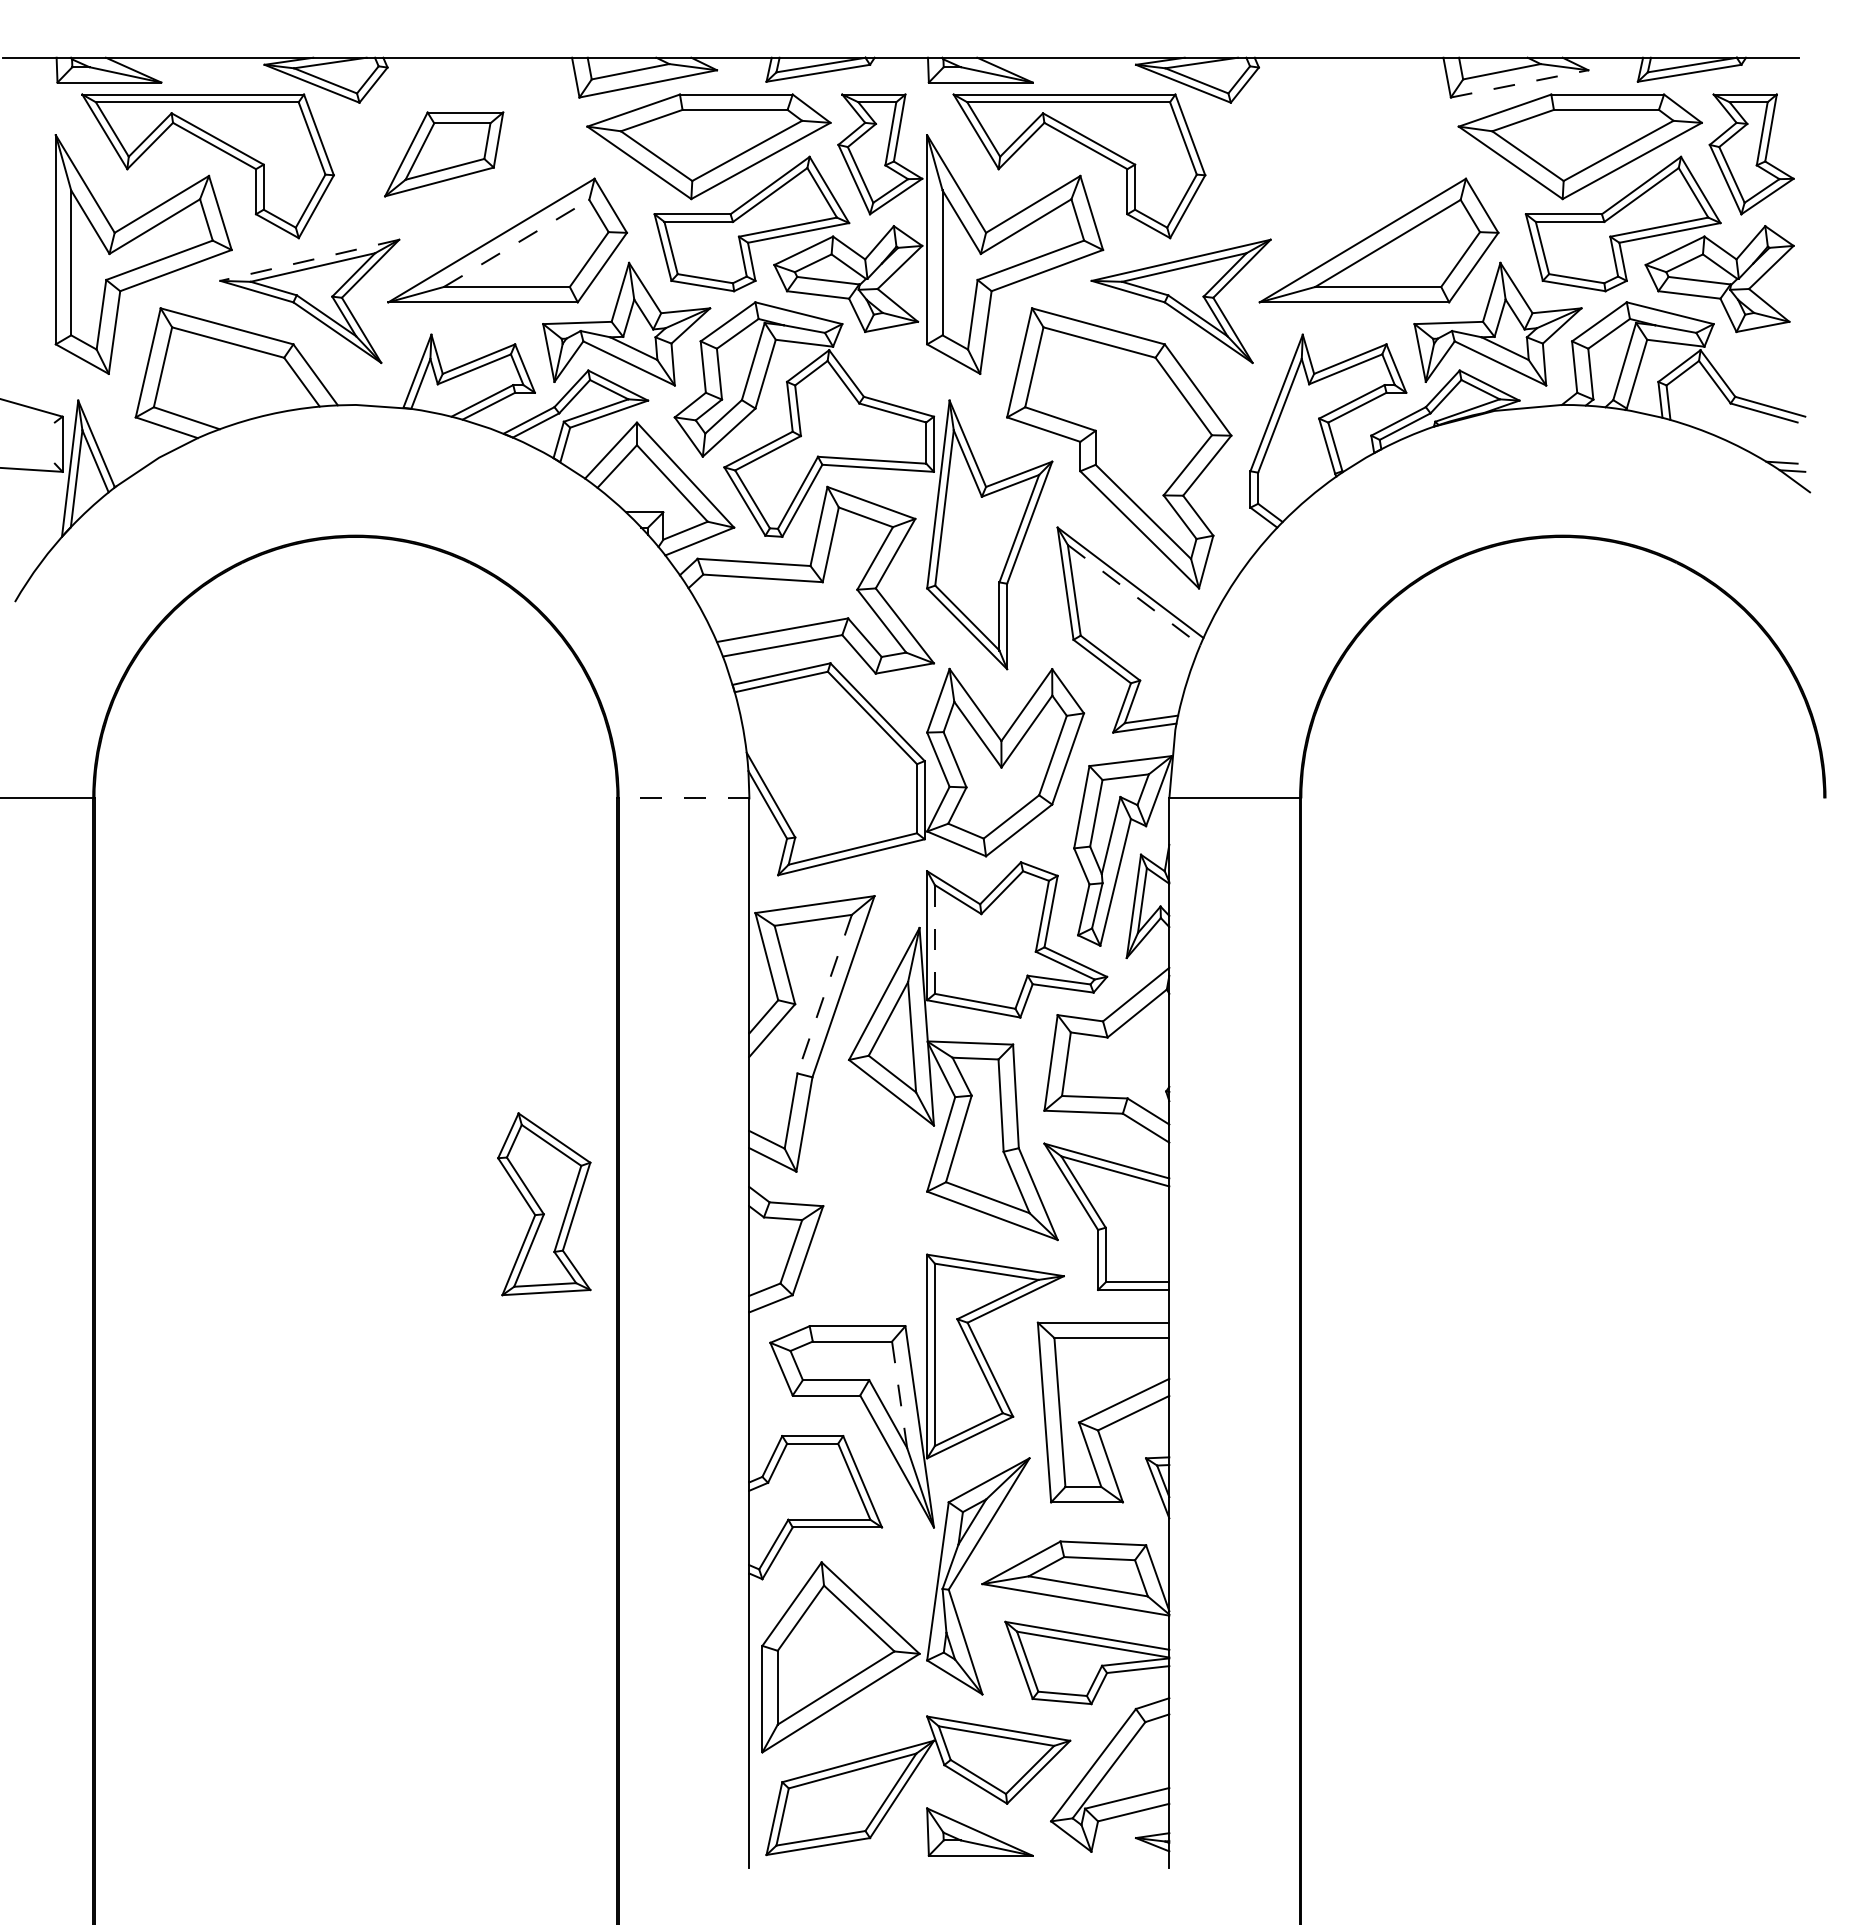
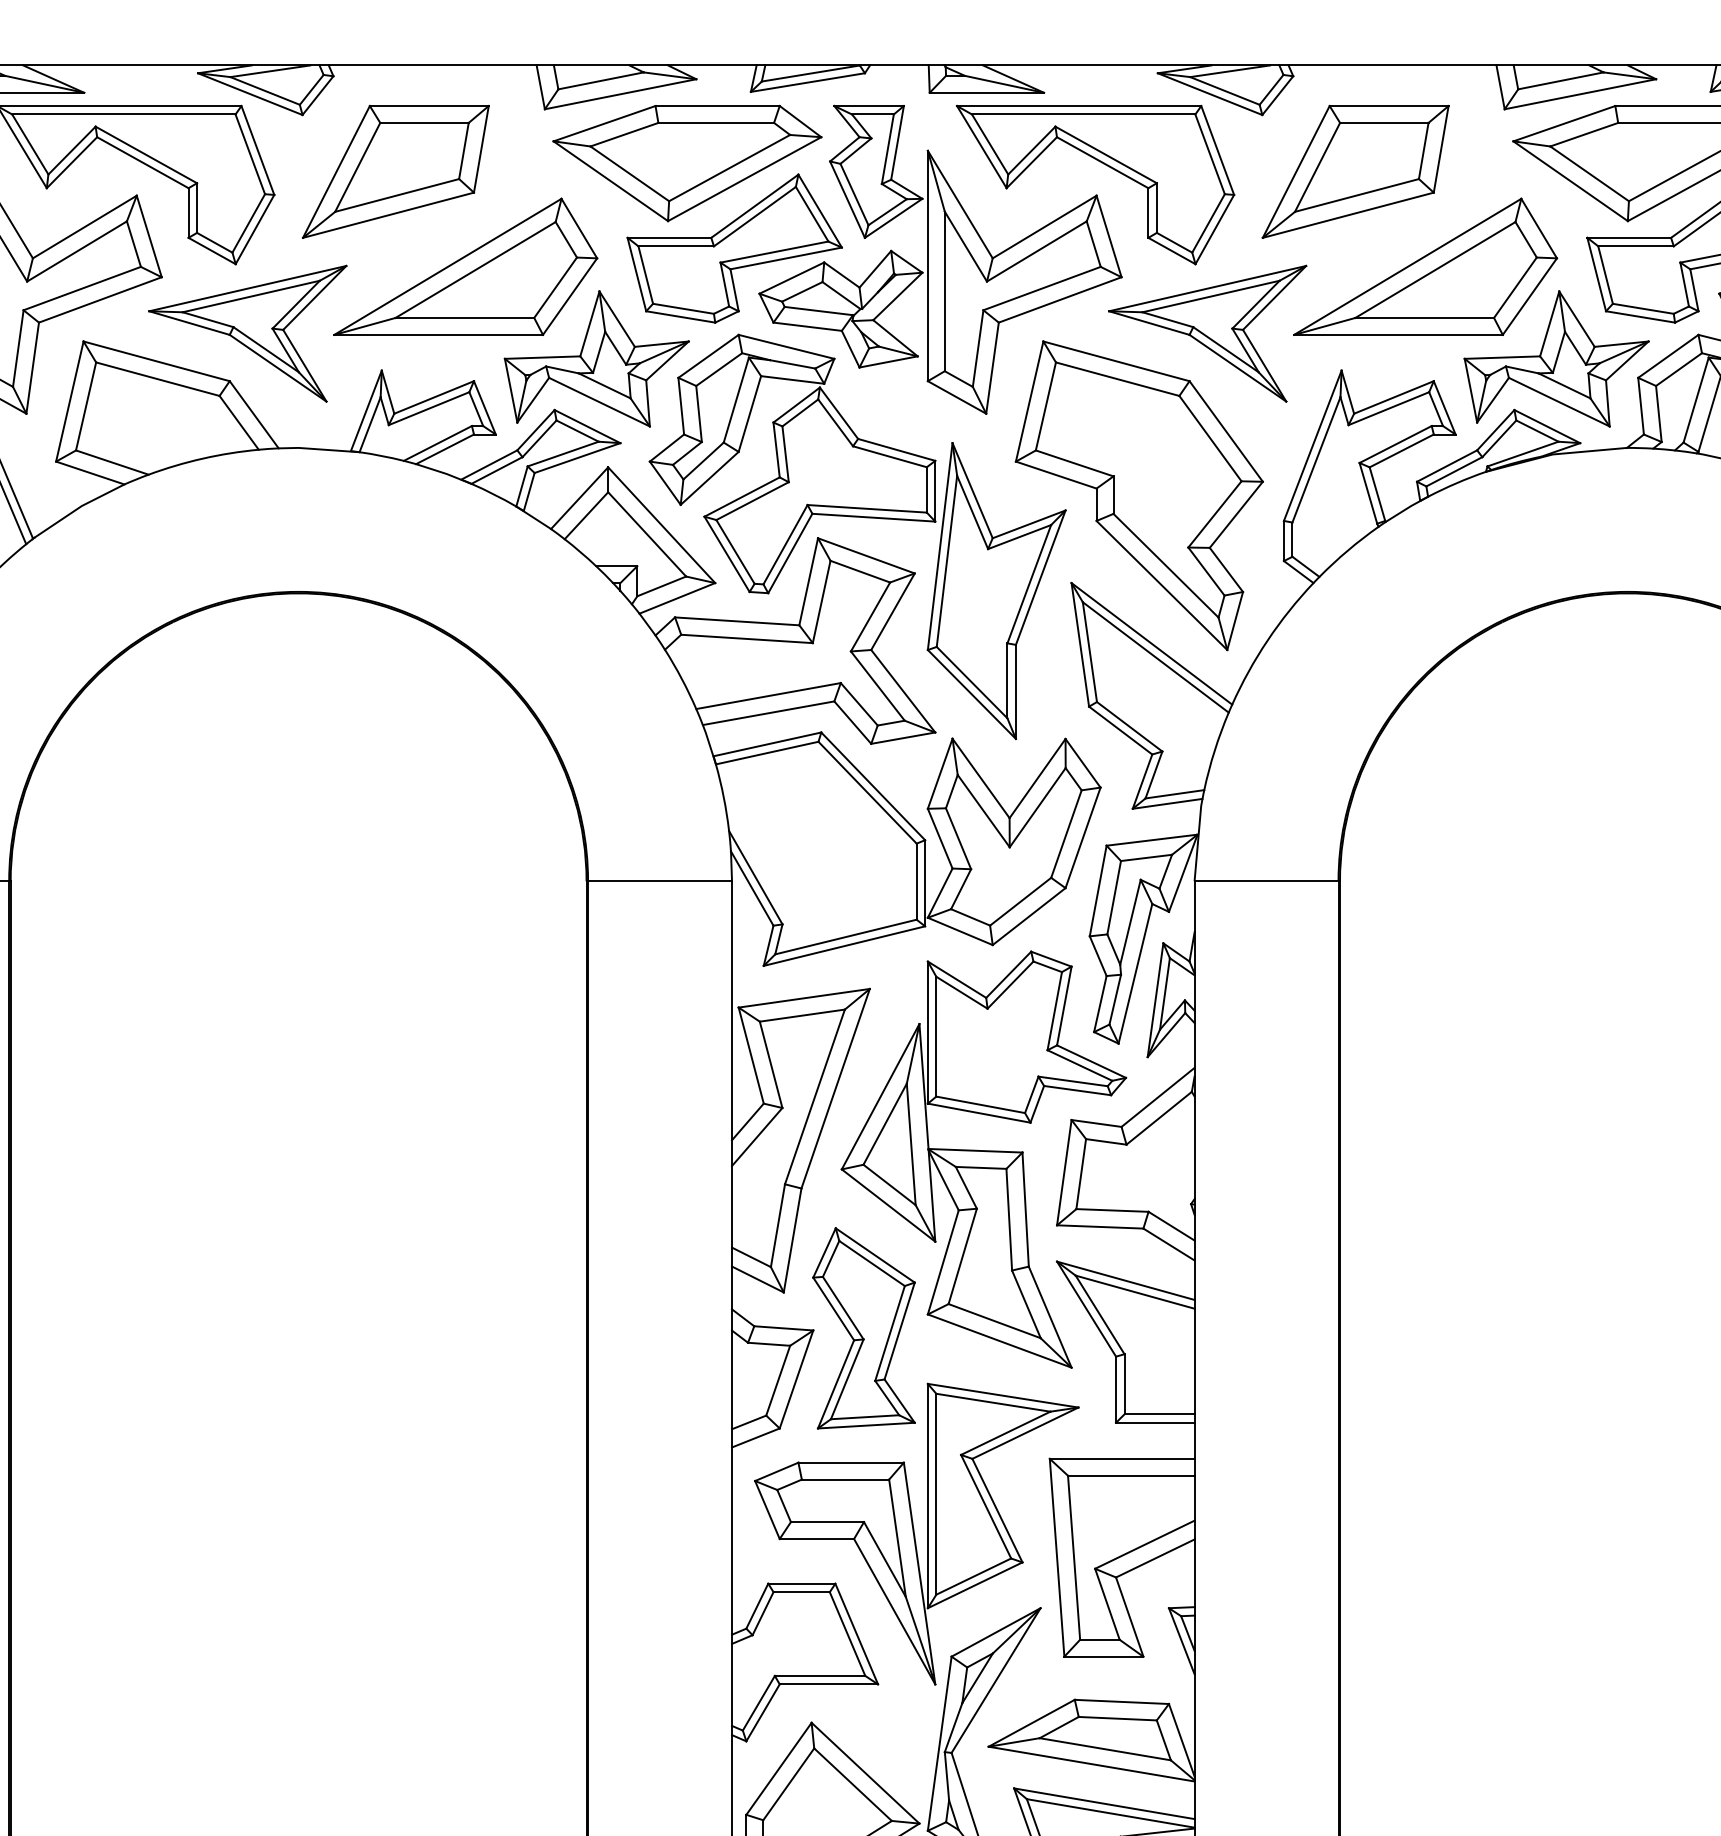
line: (1520, 83) -> (1581, 93), dashed -> solid
part: (443, 154) -> (395, 172), size x1.43
part: (1315, 154) -> (1355, 172), added
line: (516, 243) -> (475, 270), dashed -> solid
line: (309, 260) -> (247, 288), dashed -> solid
line: (1134, 595) -> (1156, 657), dashed -> solid
line: (683, 798) -> (659, 881), dashed -> solid
line: (934, 938) -> (935, 1035), dashed -> solid
line: (824, 994) -> (814, 1097), dashed -> solid
part: (544, 1204) -> (864, 1328), moved
line: (899, 1394) -> (897, 1537), dashed -> solid

